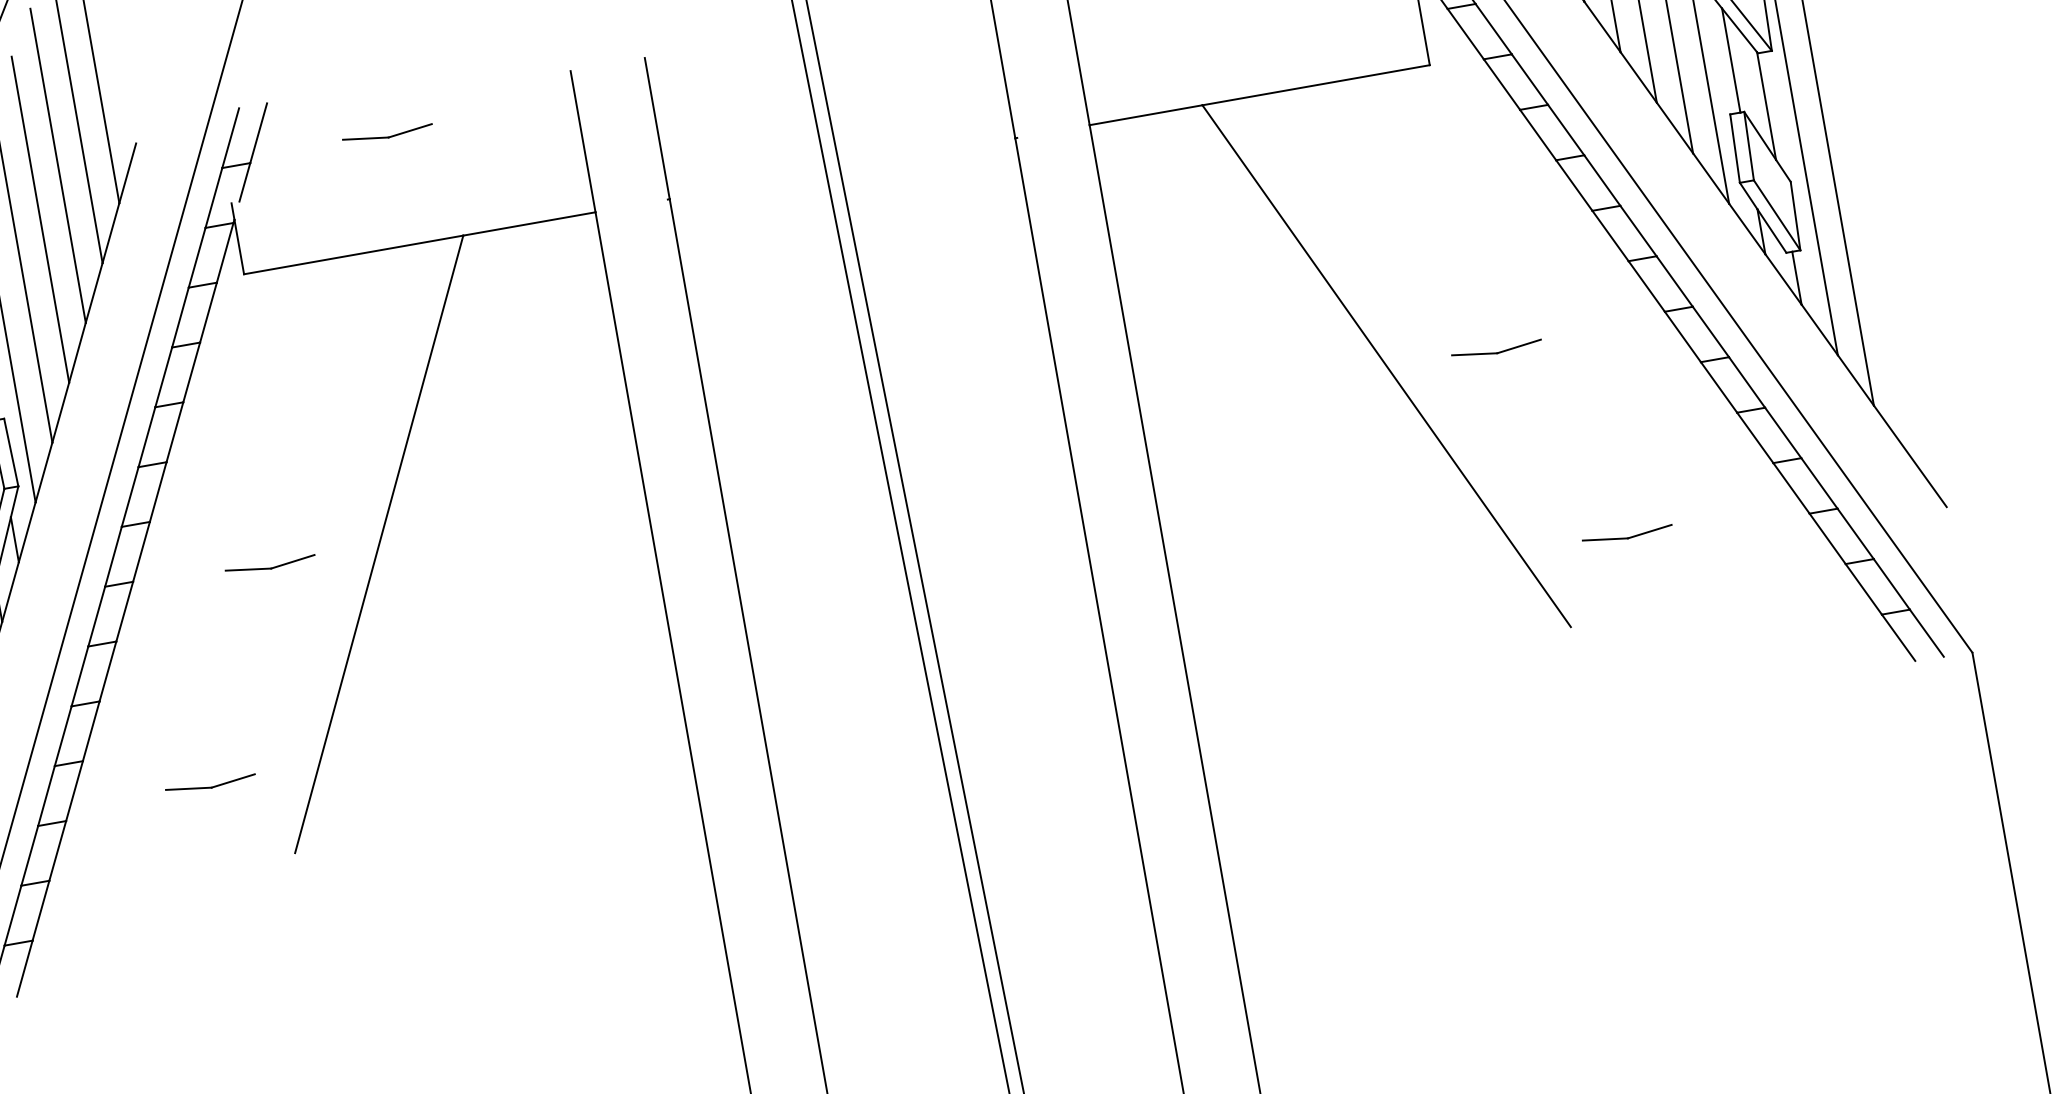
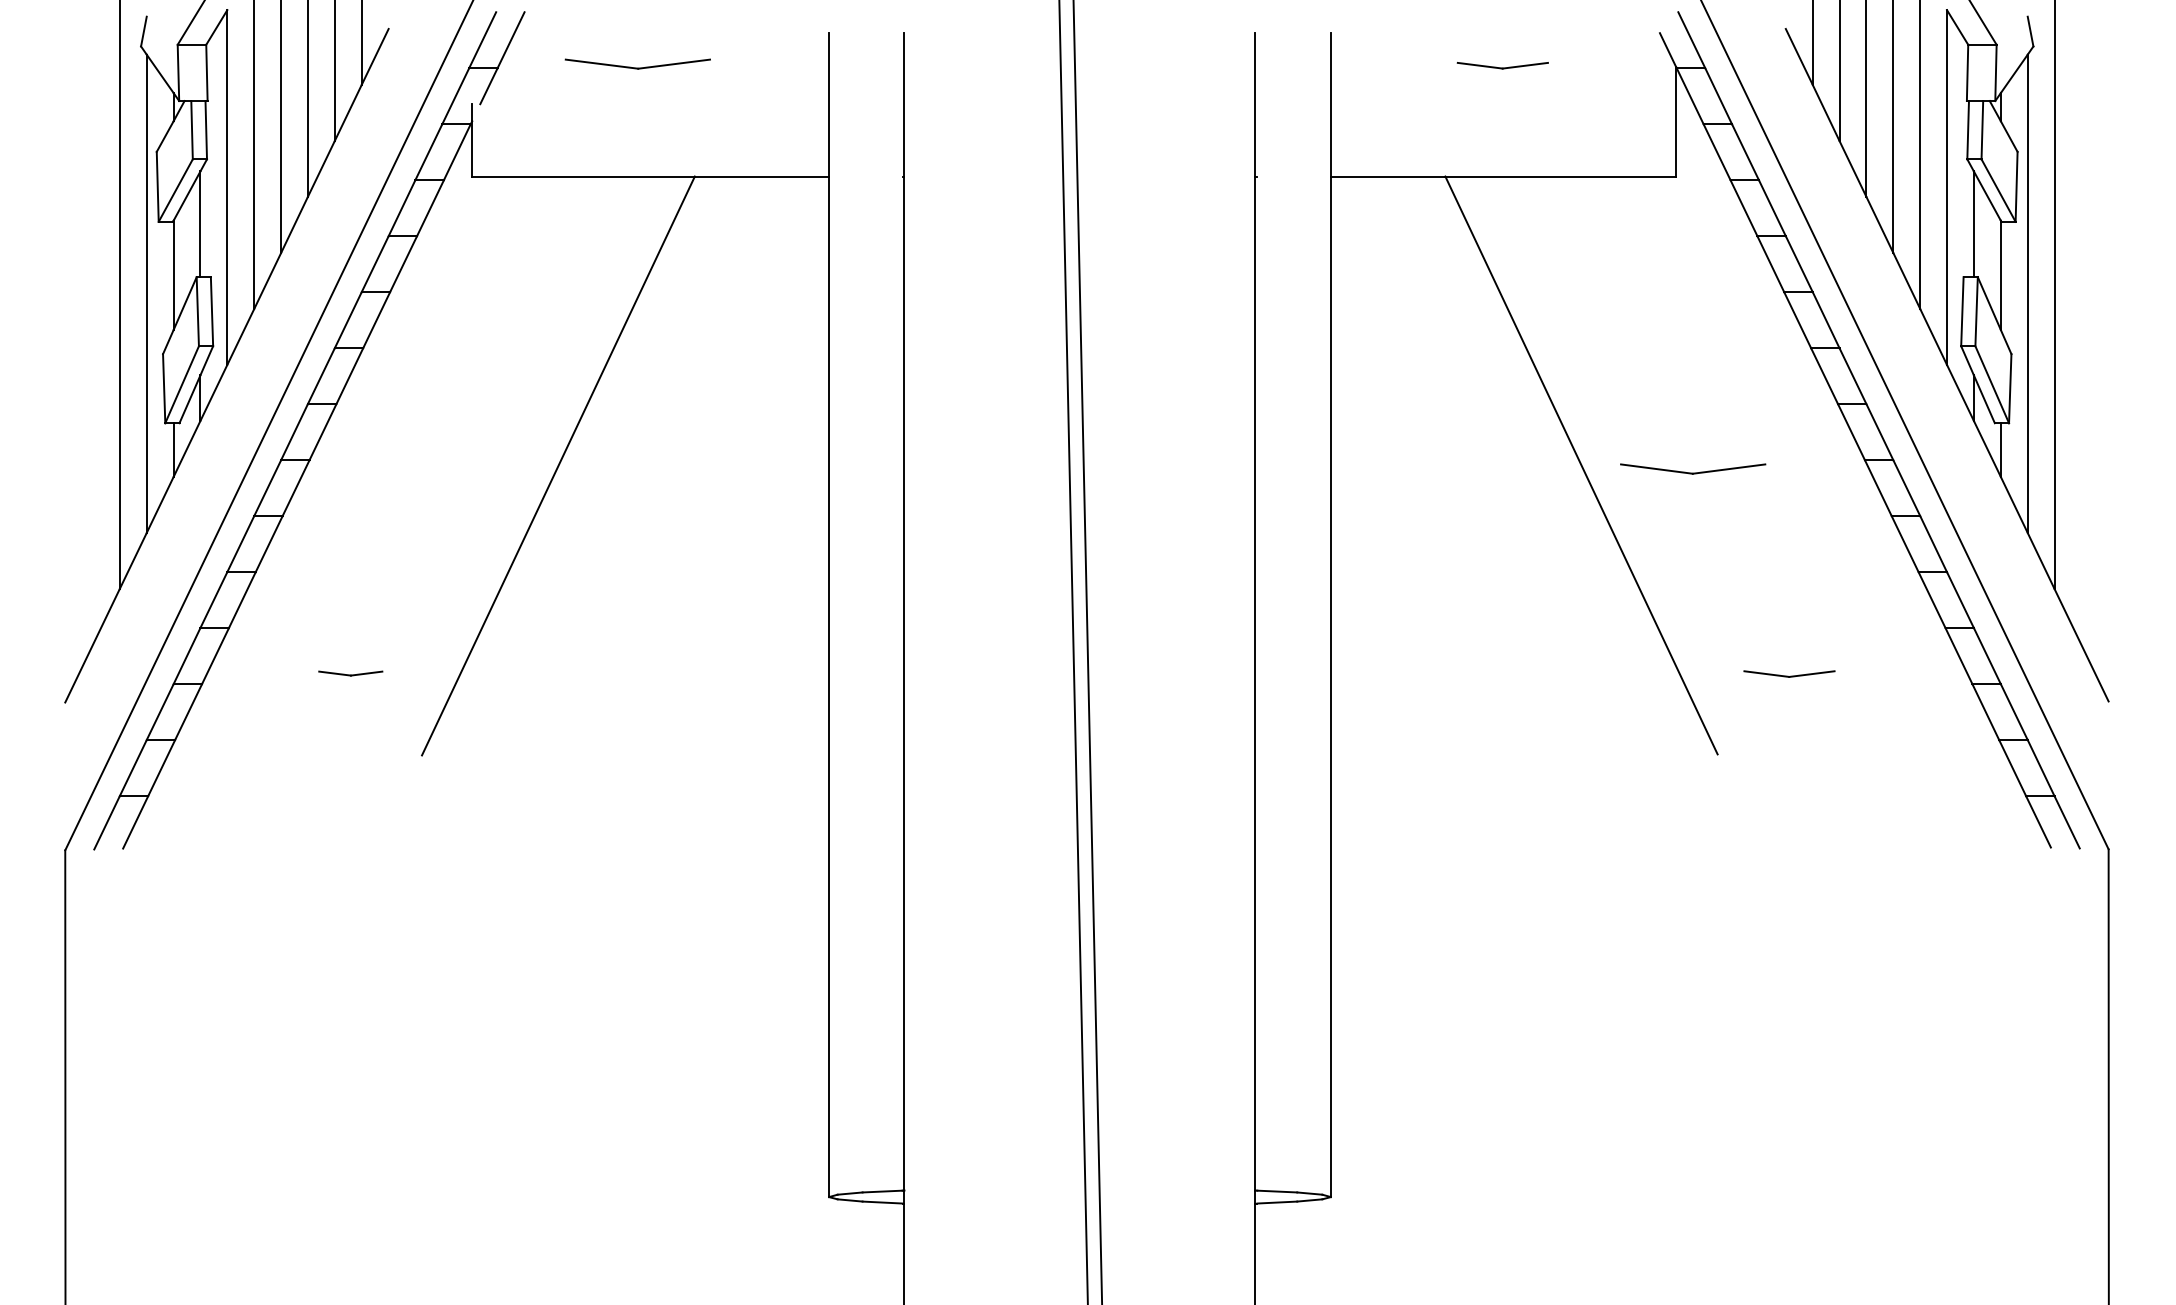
part: (388, 134) -> (638, 63), size x1.6
part: (1496, 349) -> (1692, 468), size x1.6
part: (270, 565) -> (447, 467), removed
part: (210, 784) -> (350, 673), size x0.7

